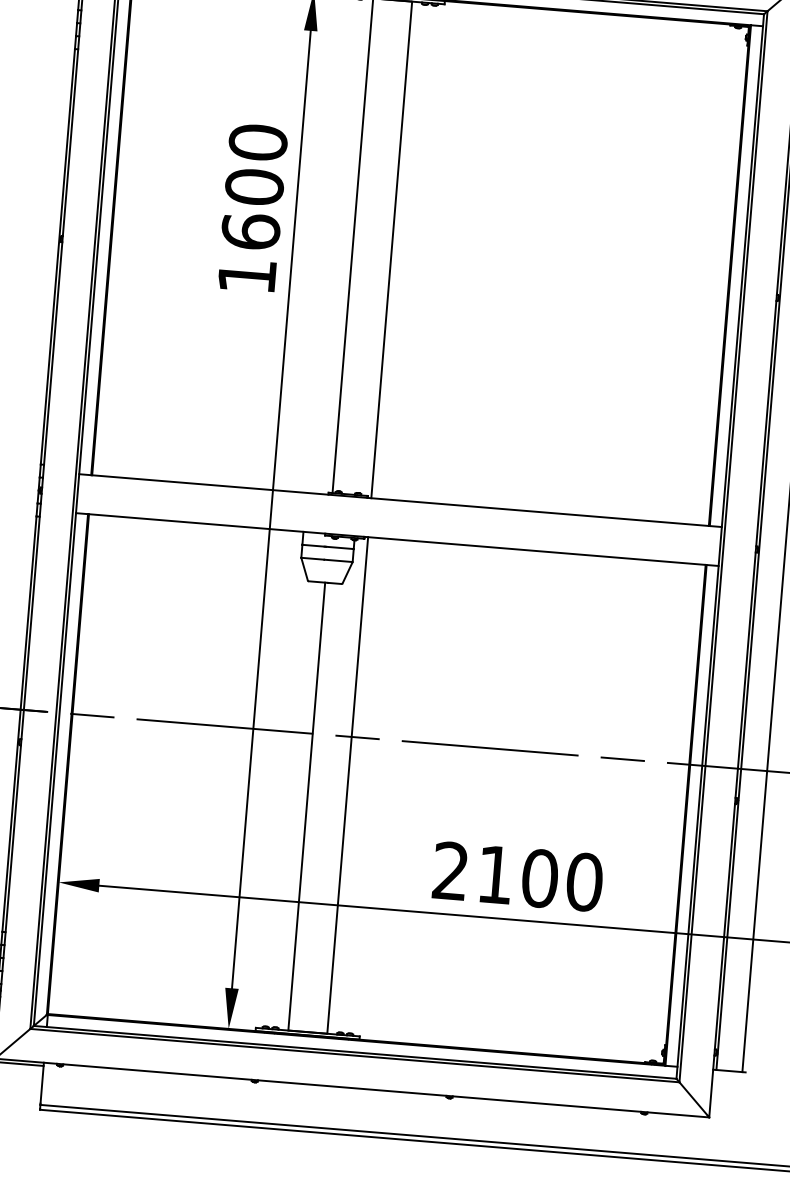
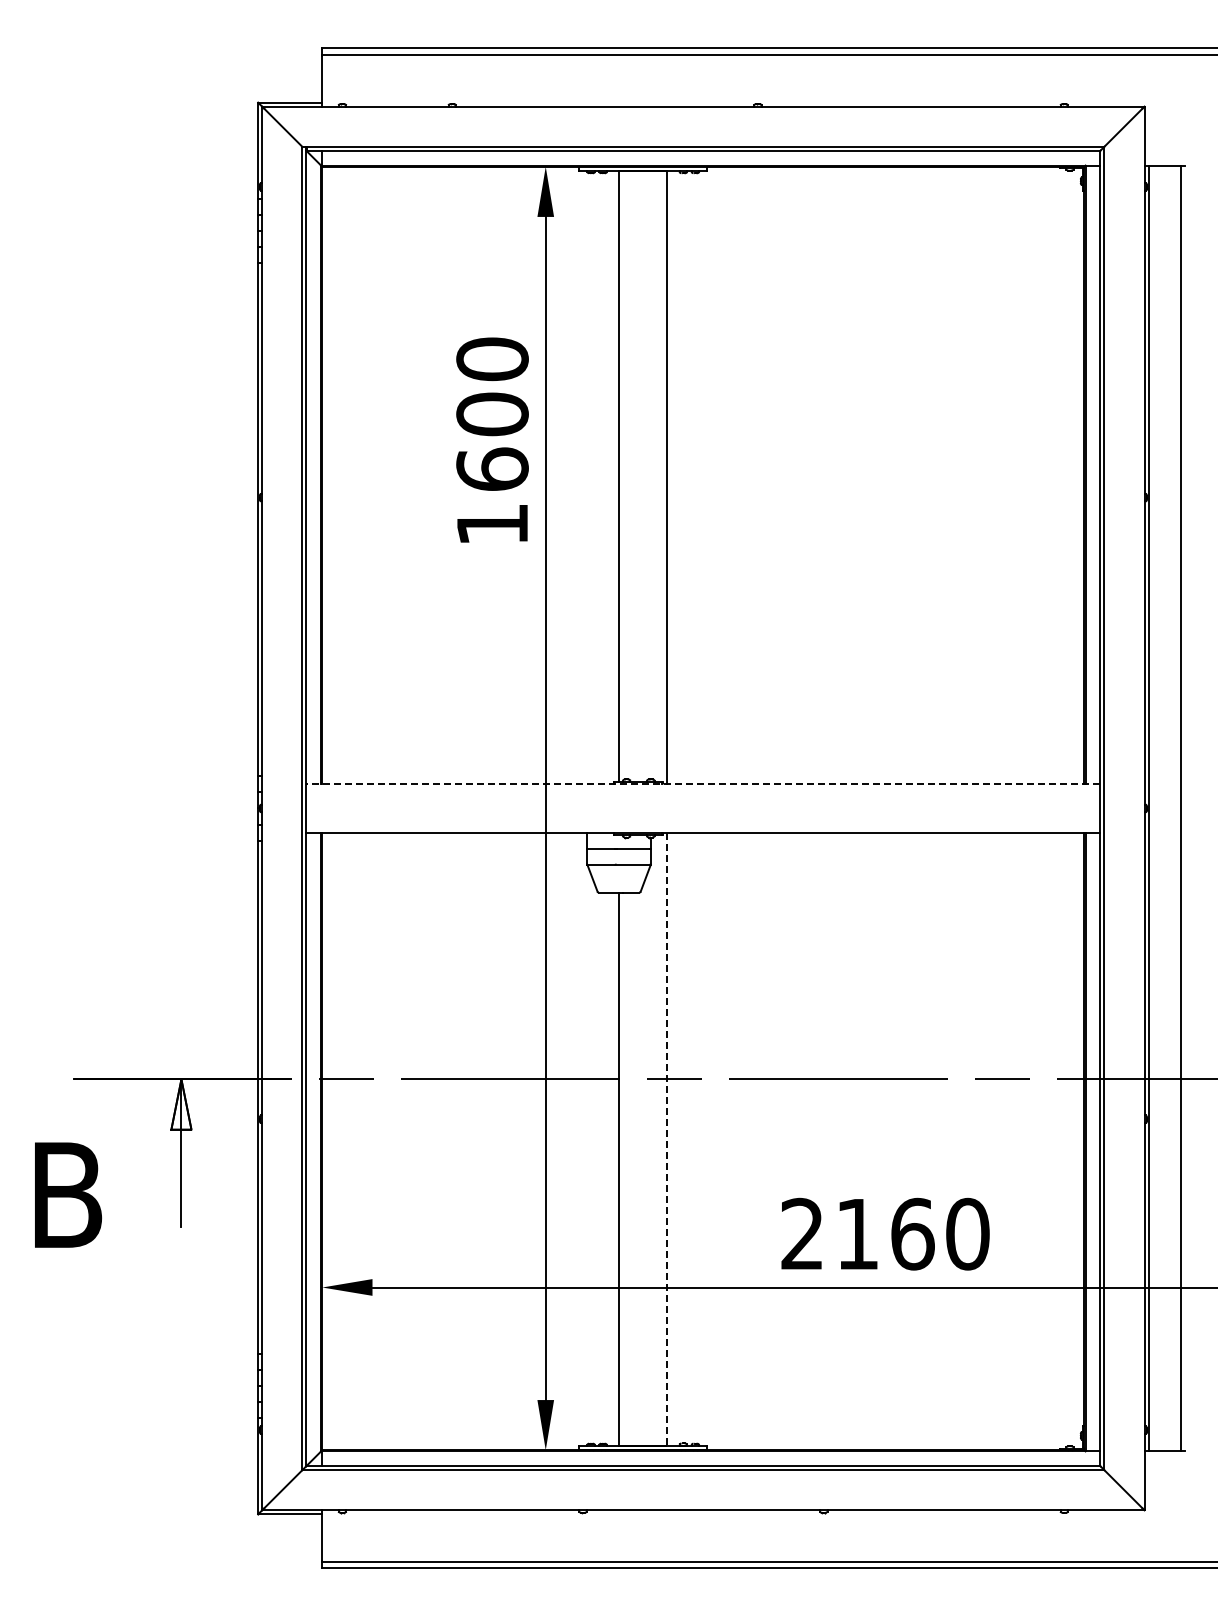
line: (399, 500) -> (702, 784), solid -> dashed
line: (347, 785) -> (667, 1139), solid -> dashed
text: (539, 877) -> (912, 1233), 2100 -> 2160

